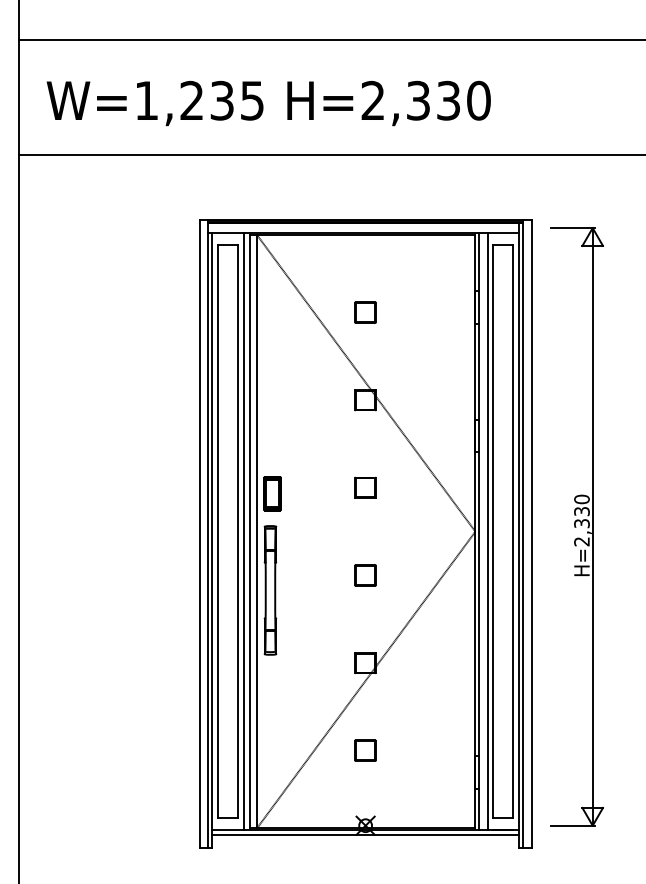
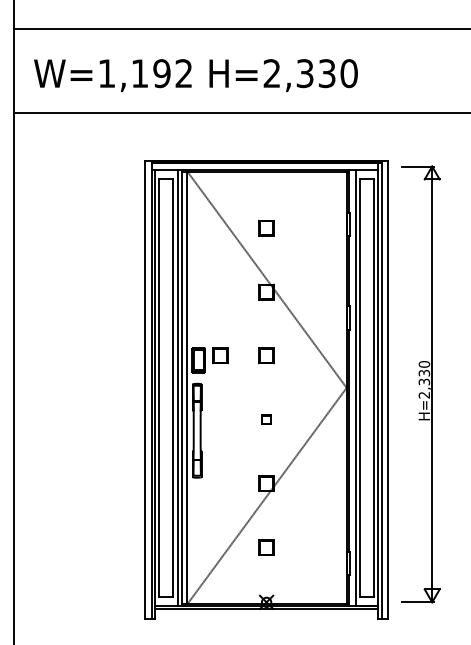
text: (221, 100) -> (161, 73), W=1,235 -> W=1,192
part: (302, 487) -> (220, 355), added
part: (365, 574) -> (266, 419), size x0.6

